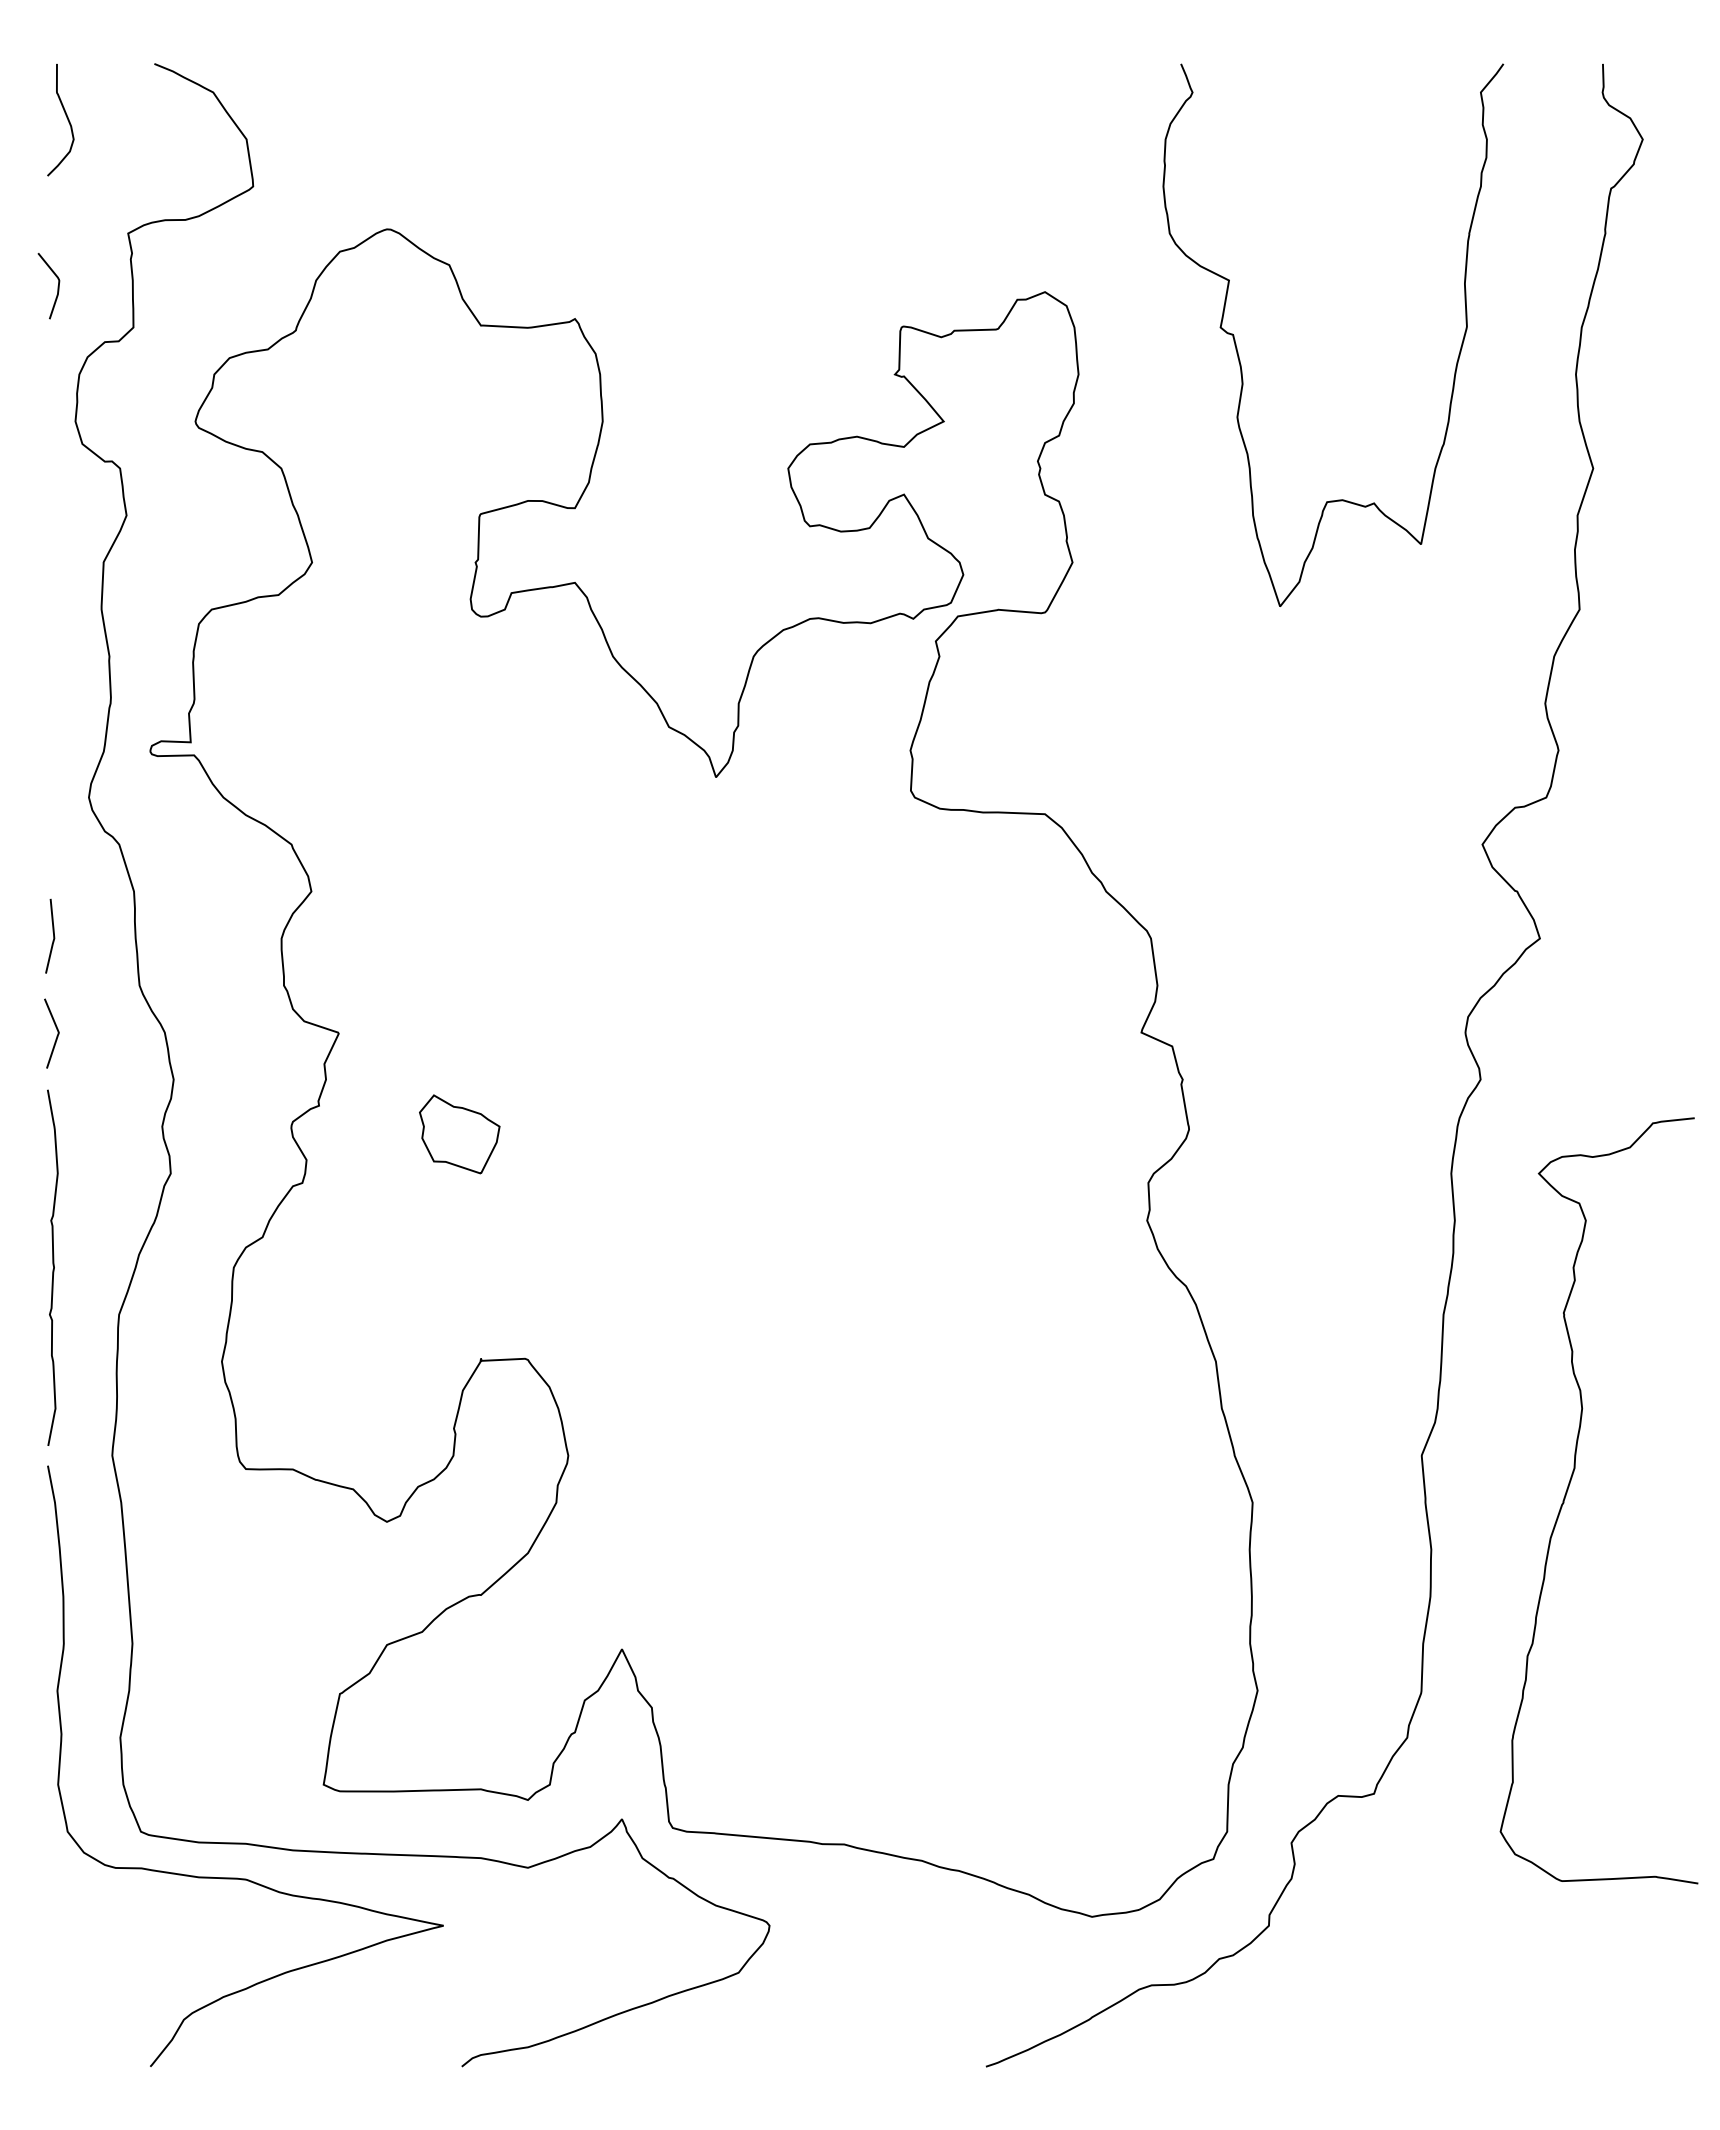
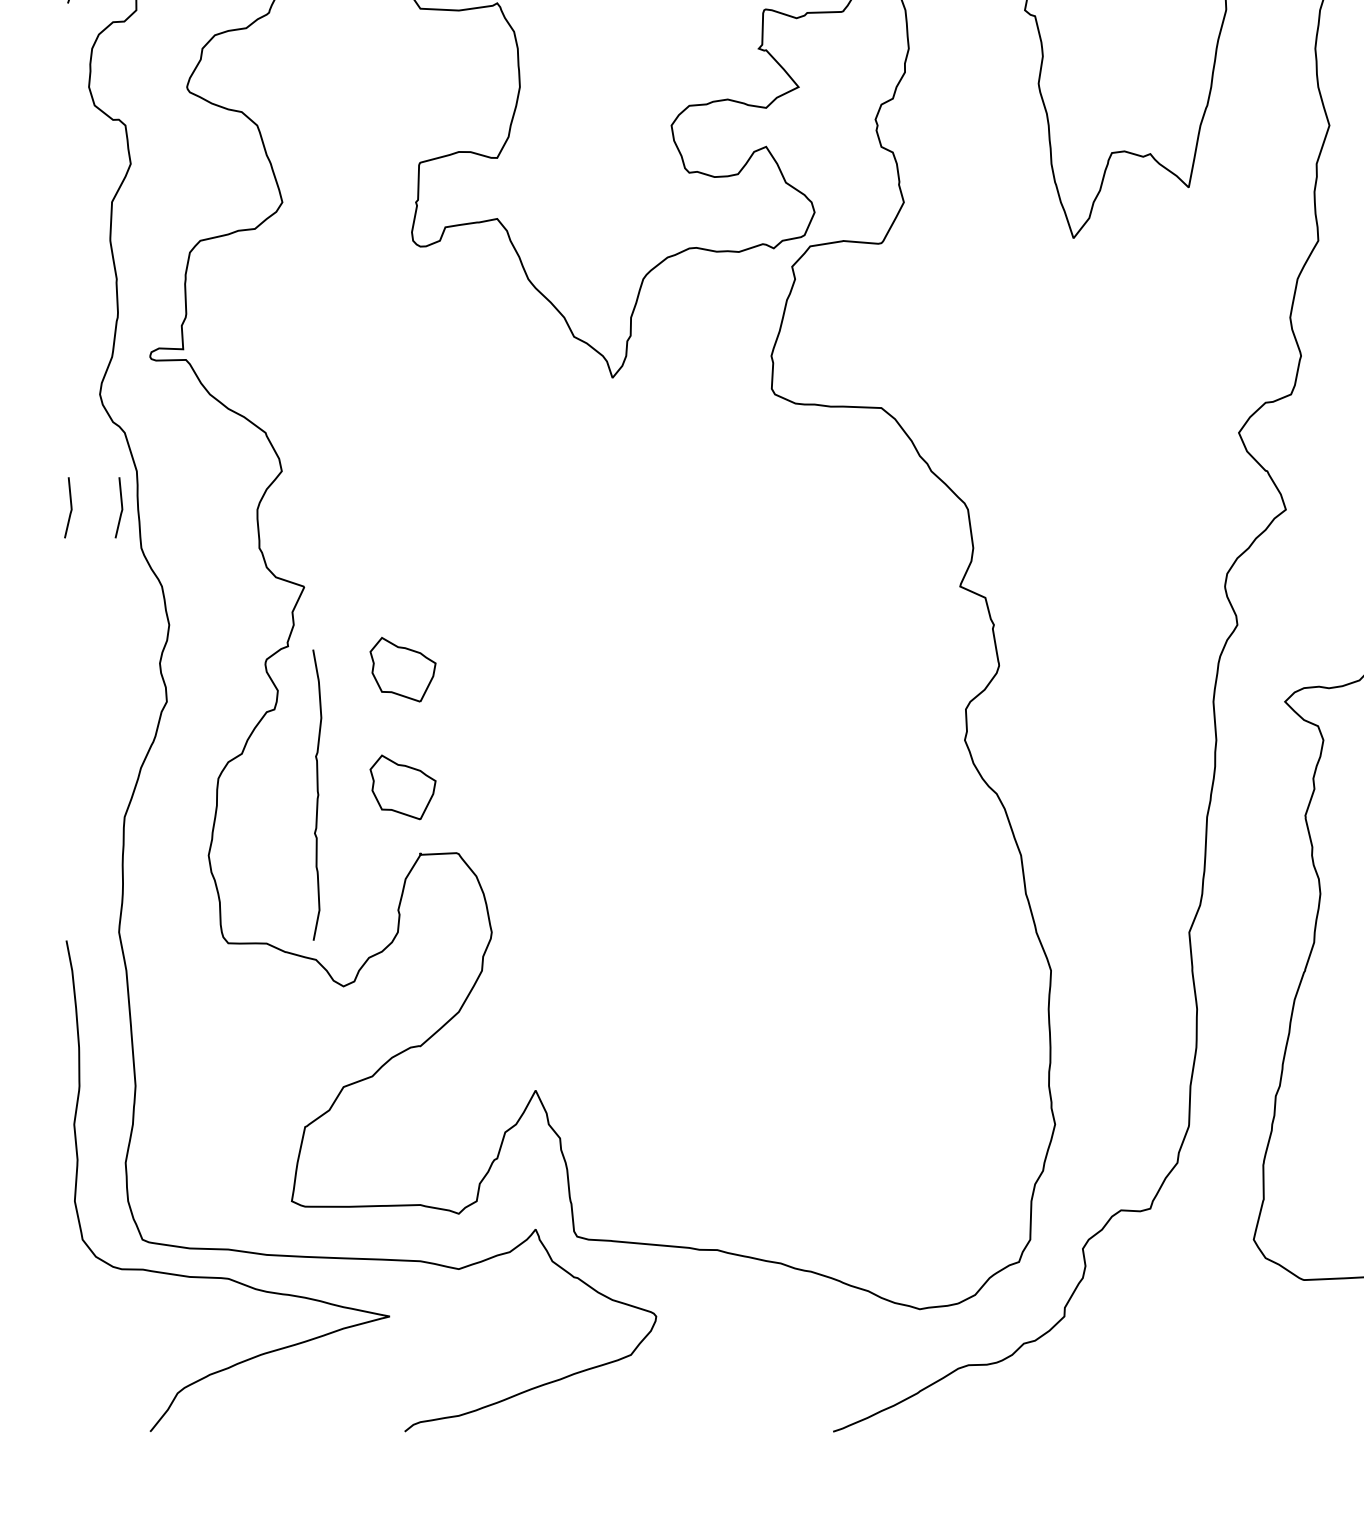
line: (115, 936) -> (121, 508), added
curve: (56, 1035) -> (73, 588), removed
curve: (53, 1267) -> (317, 794), moved
part: (459, 1278) -> (402, 787), added

